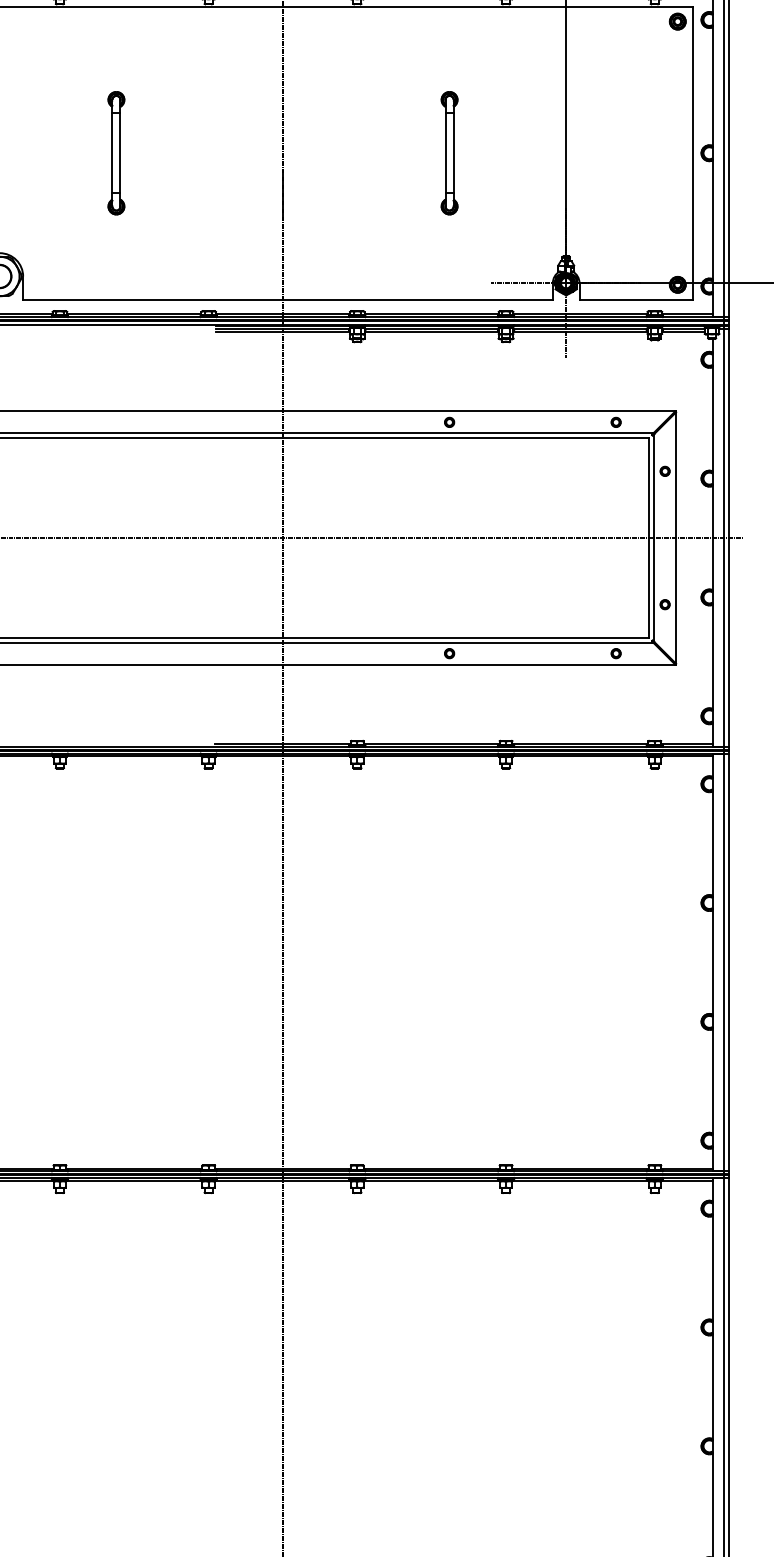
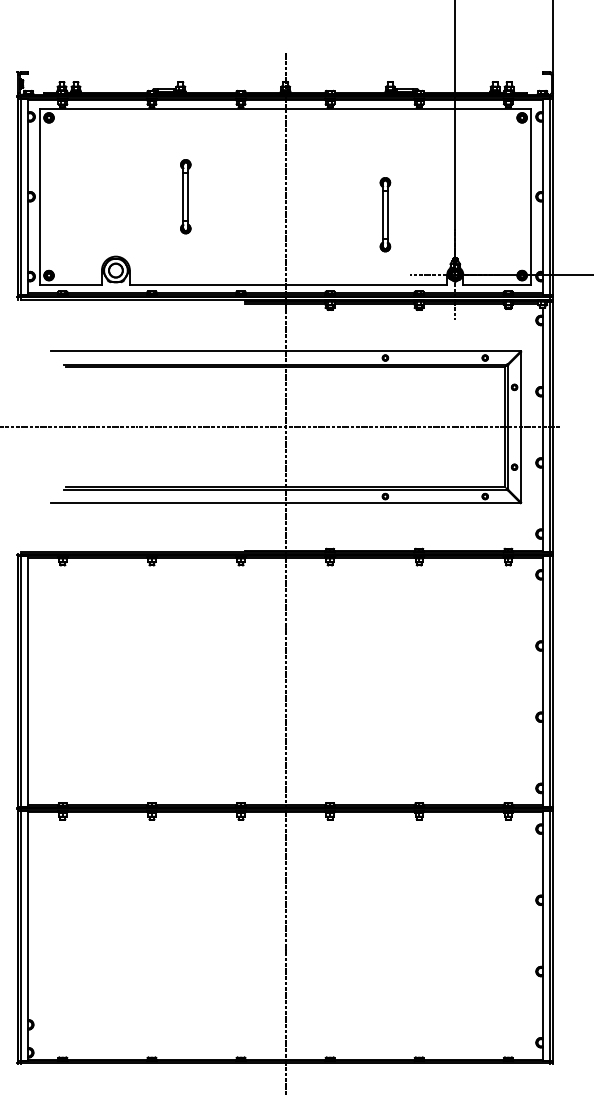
part: (449, 152) -> (385, 214), moved

